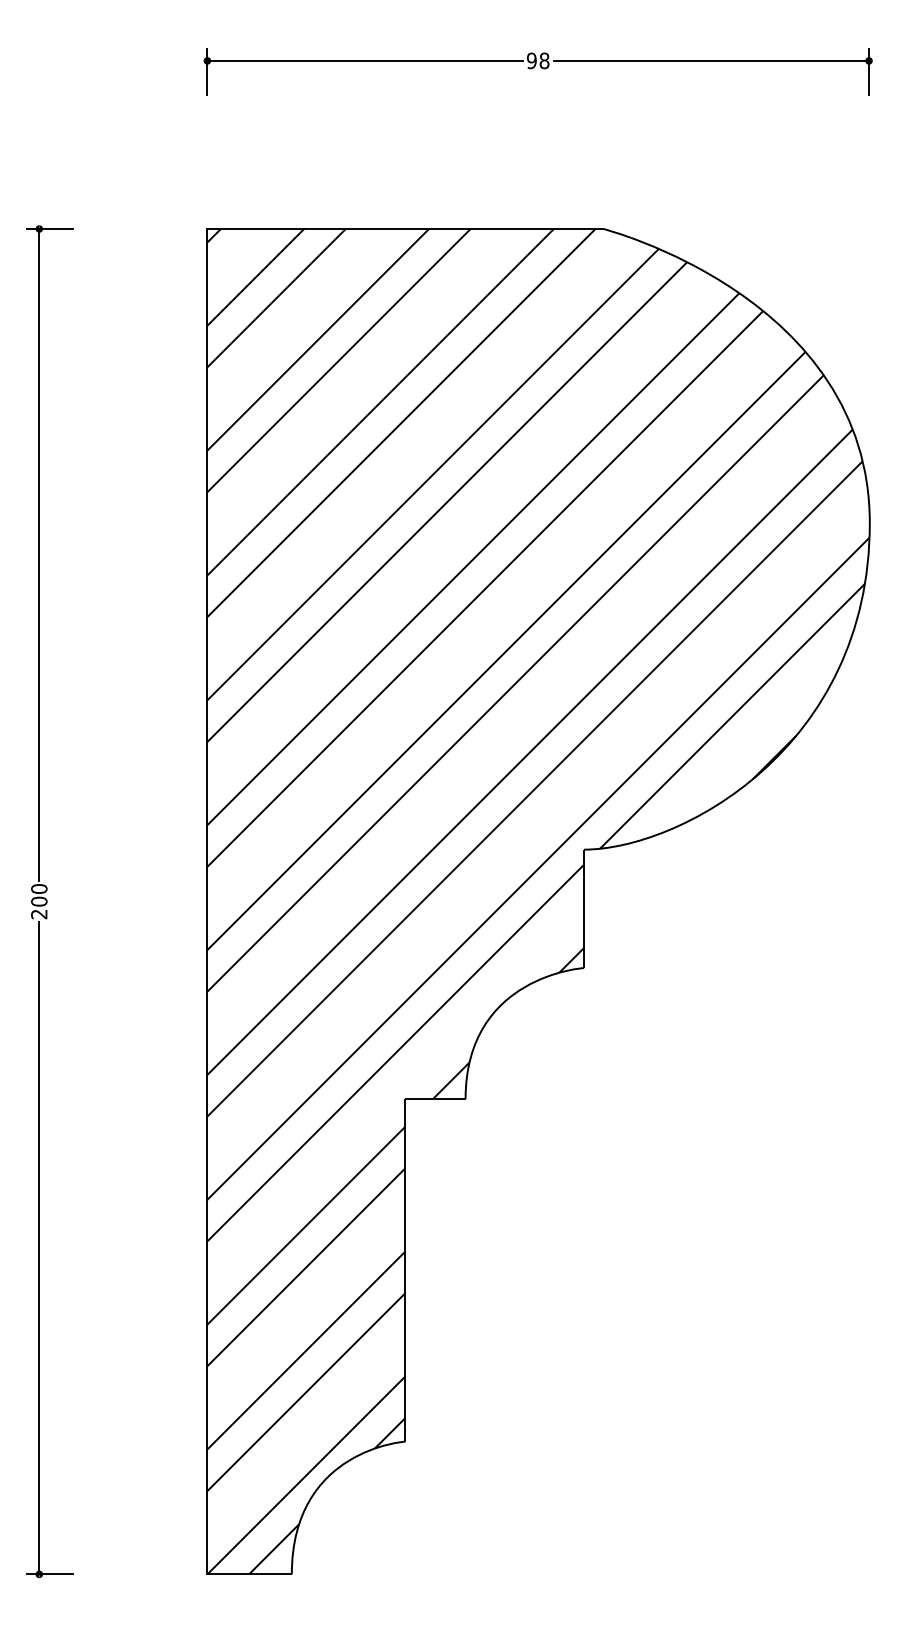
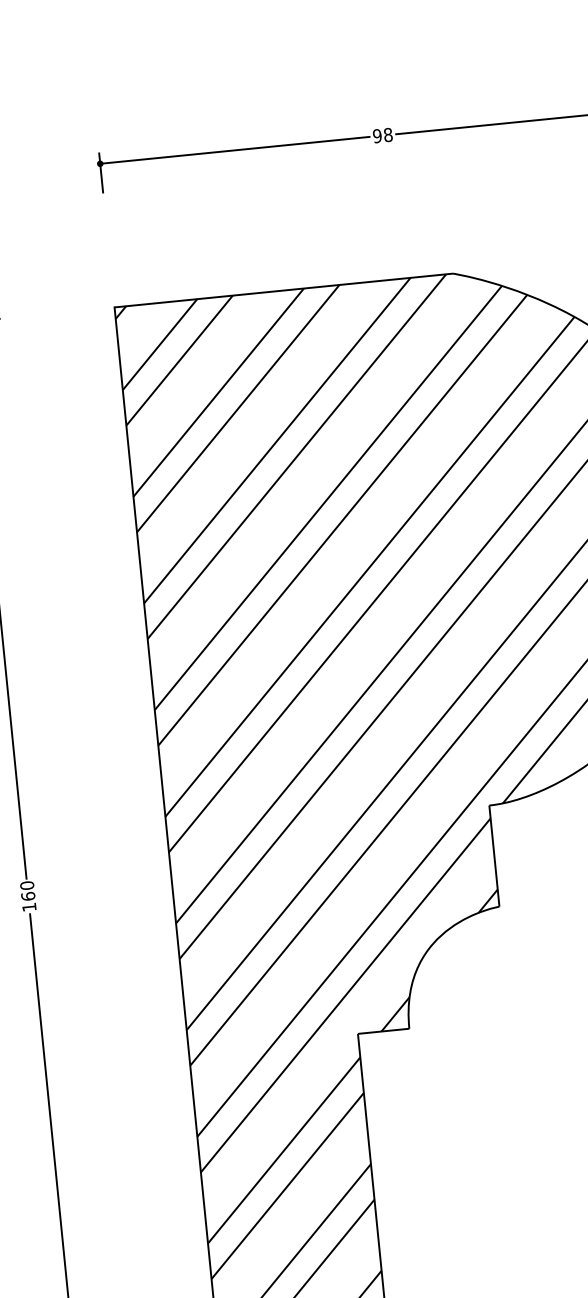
text: (39, 907) -> (28, 901), 200 -> 160

